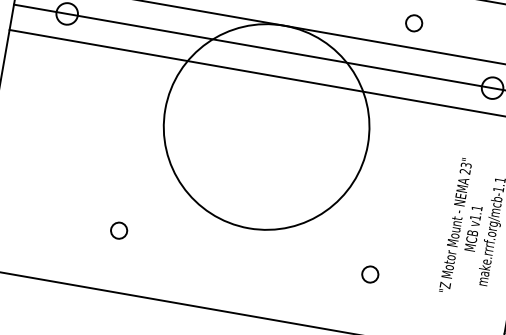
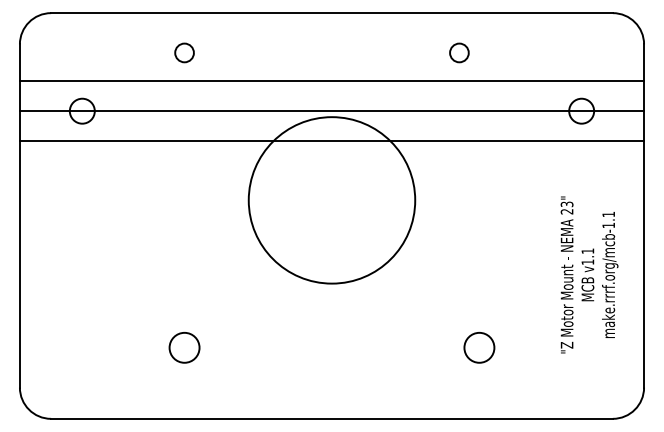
circle: (414, 22) -> (459, 52), moved
circle: (266, 127) -> (331, 200), size x0.7
circle: (119, 230) -> (184, 347), size x1.6
circle: (370, 274) -> (479, 347), size x1.6

